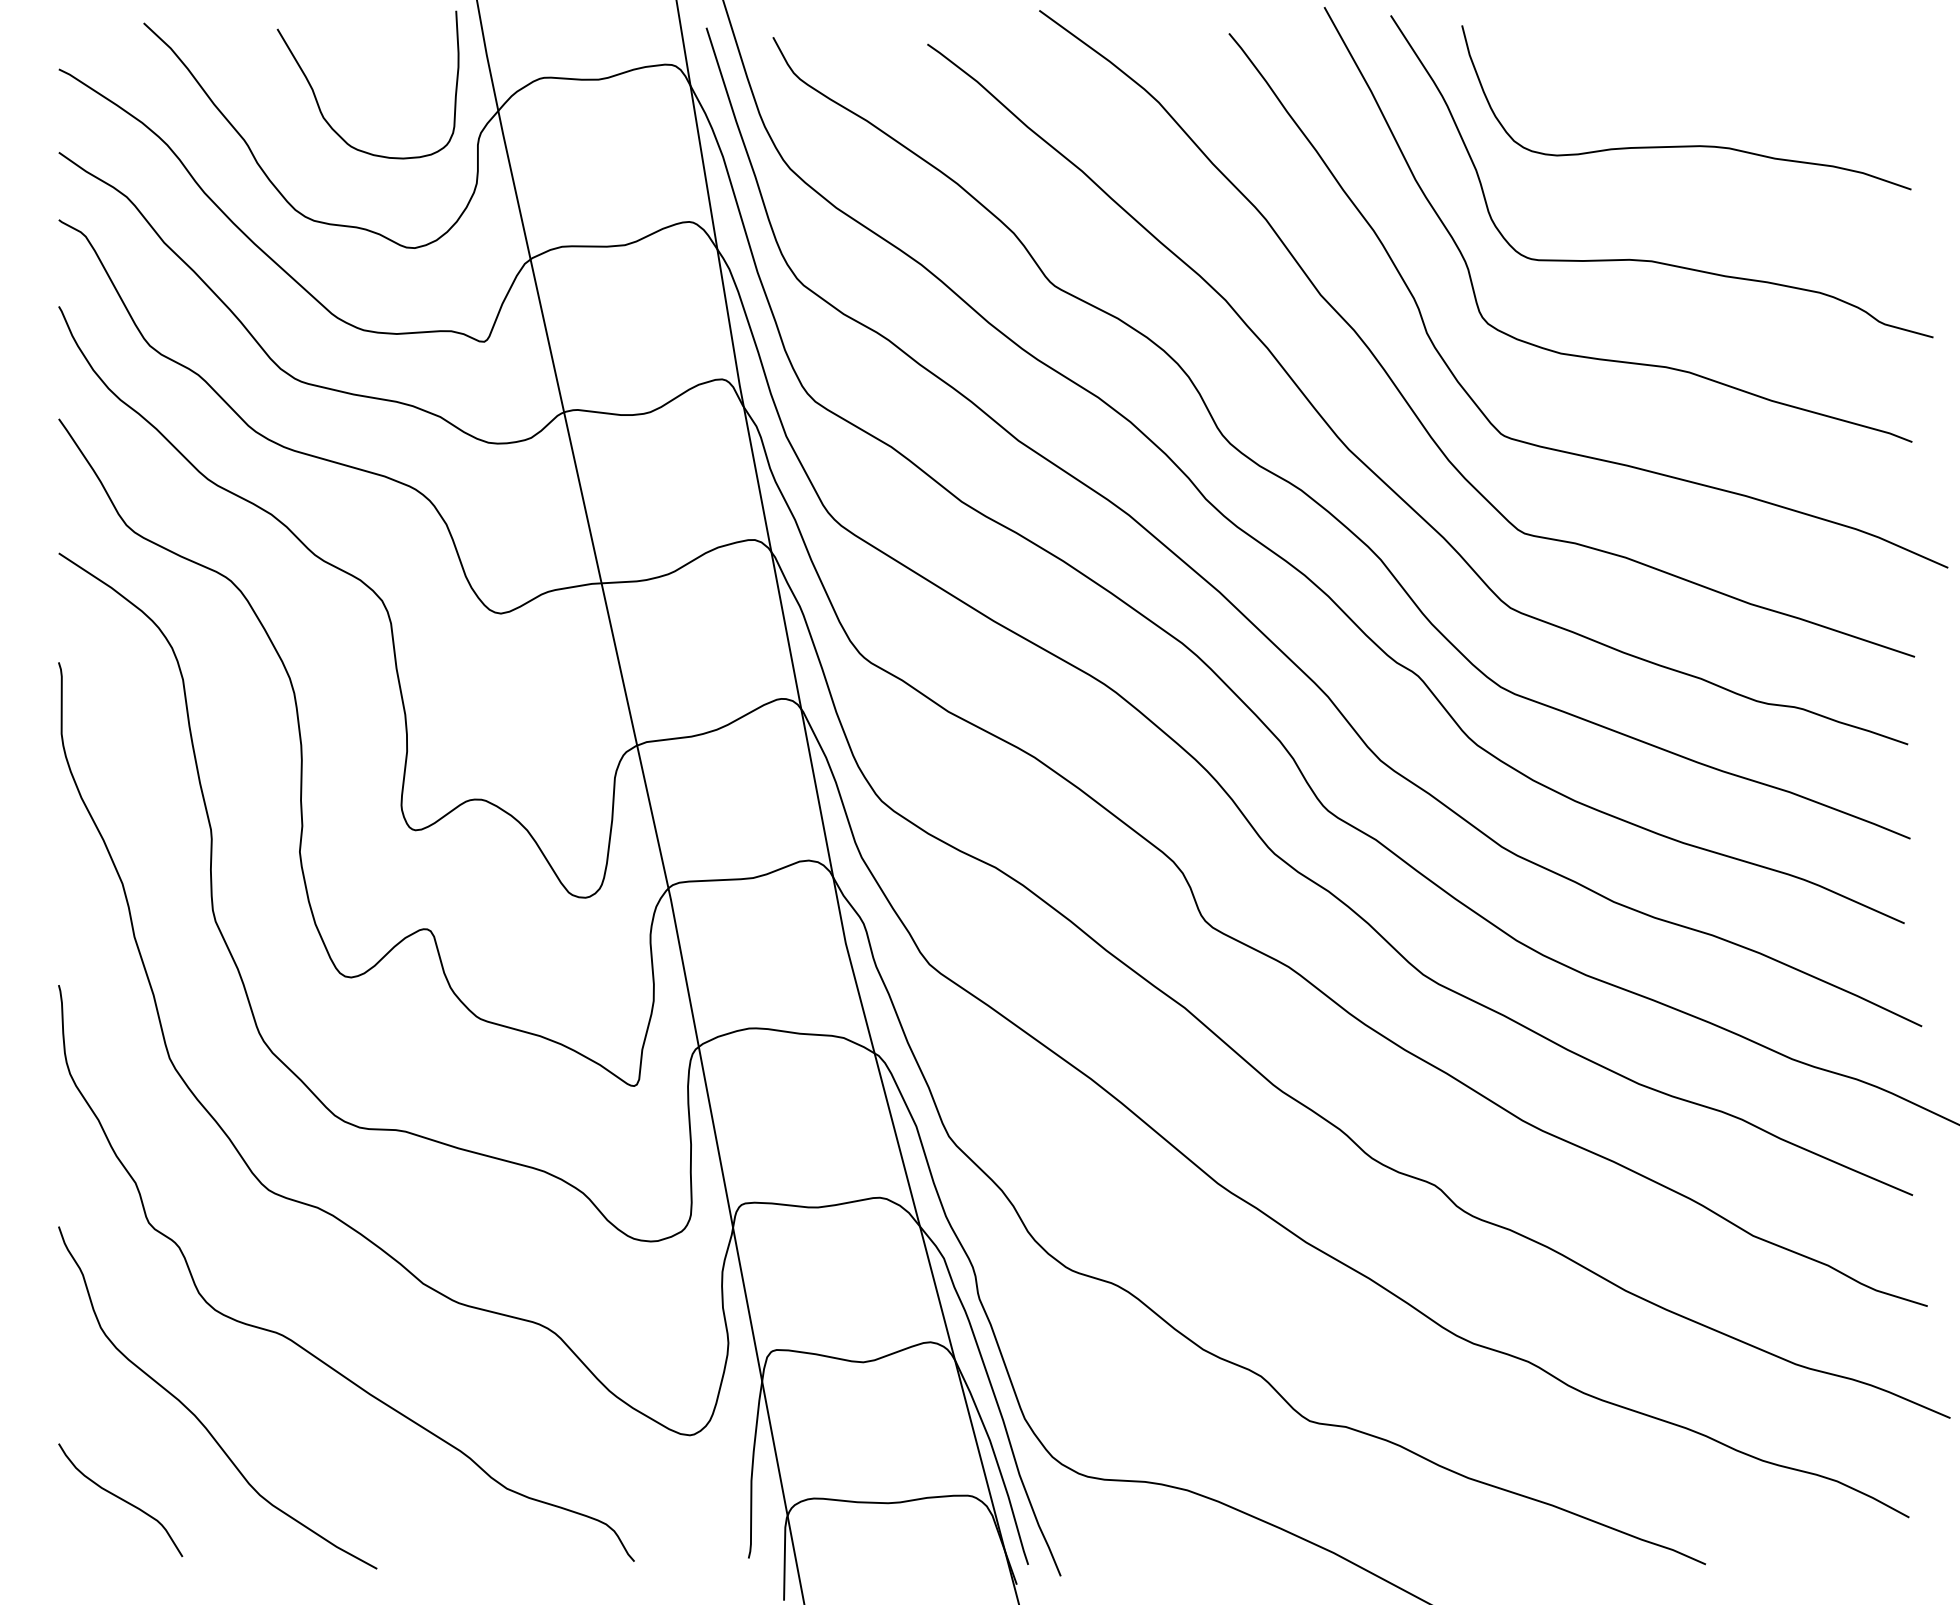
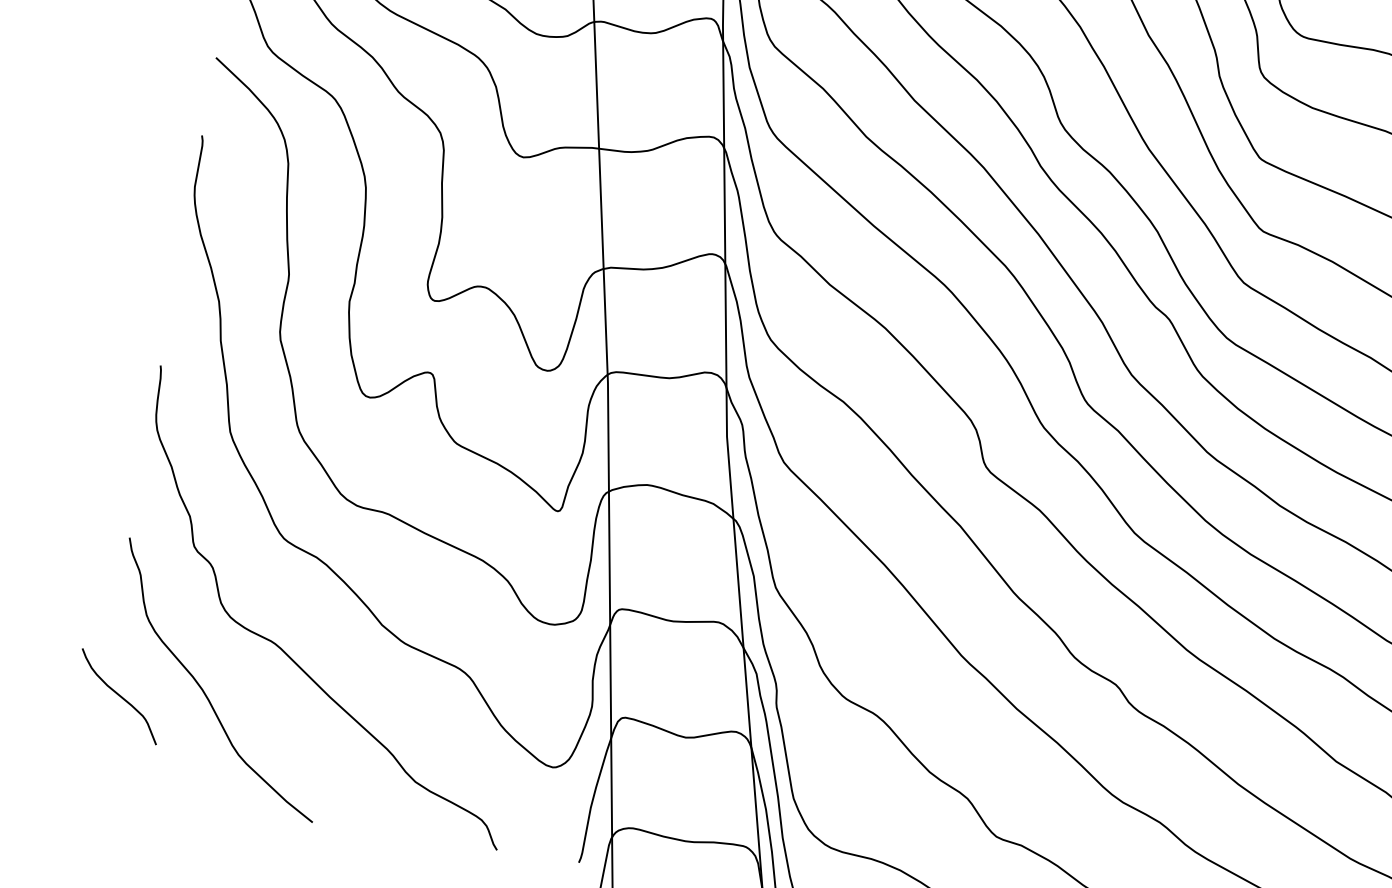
curve: (120, 1499) -> (119, 696), moved

